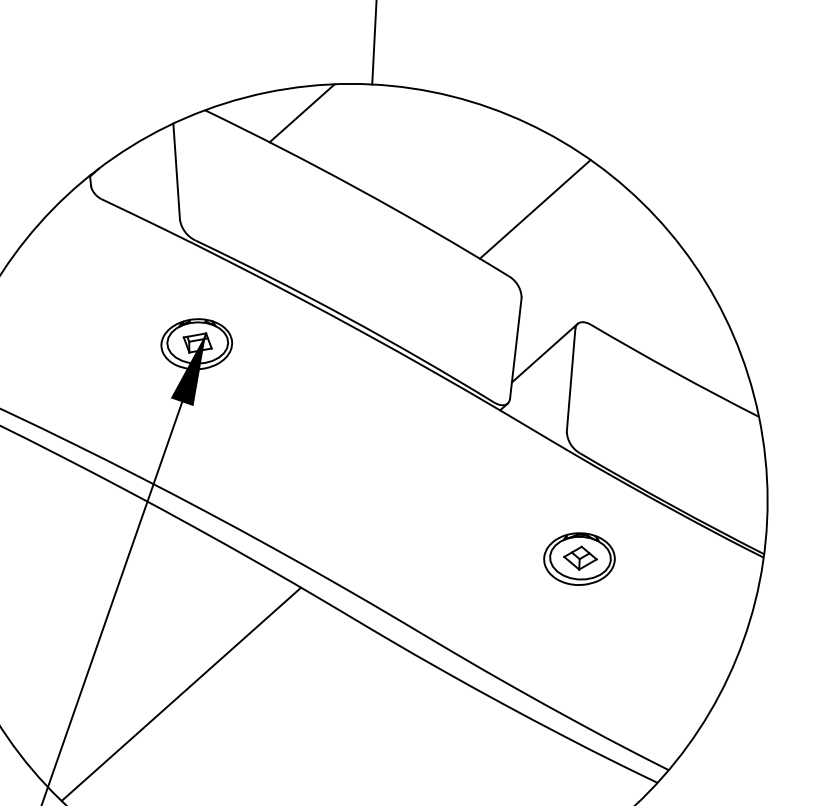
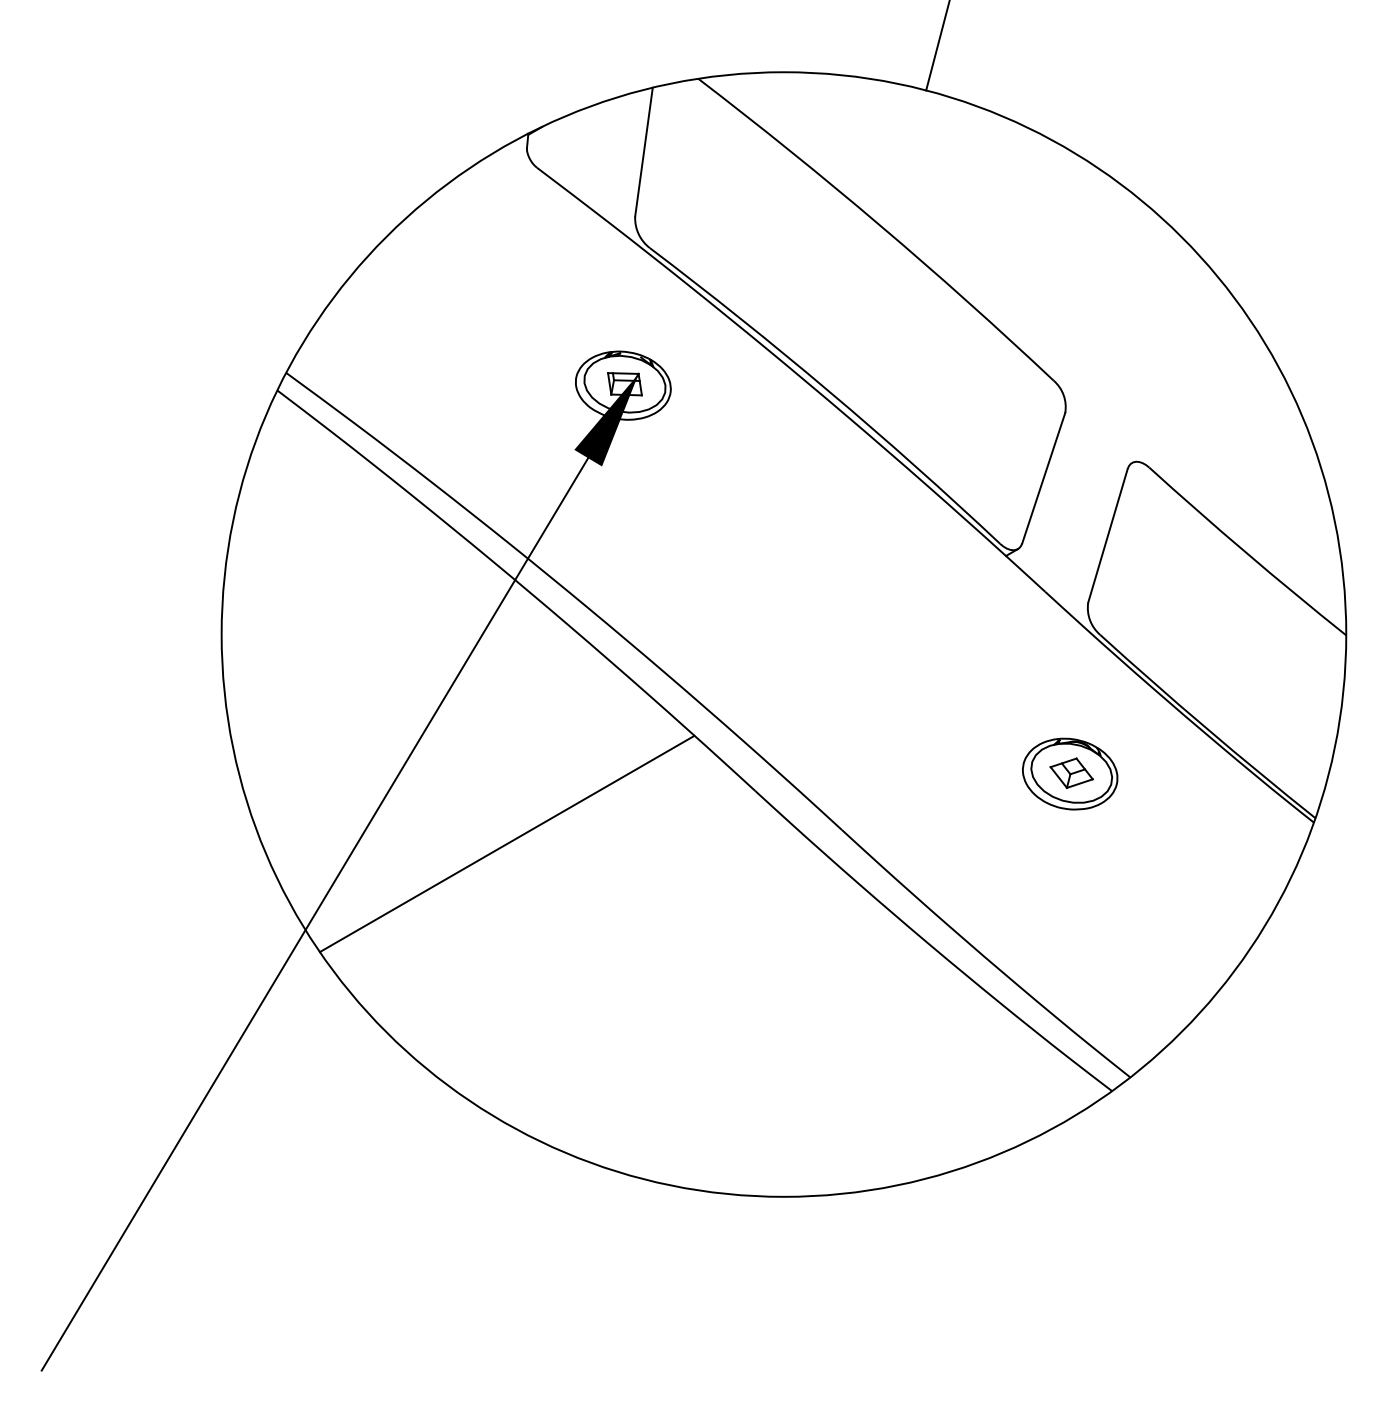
line: (301, 112) -> (825, 108), removed
line: (535, 208) -> (1107, 299), removed
line: (544, 353) -> (1080, 492), removed

